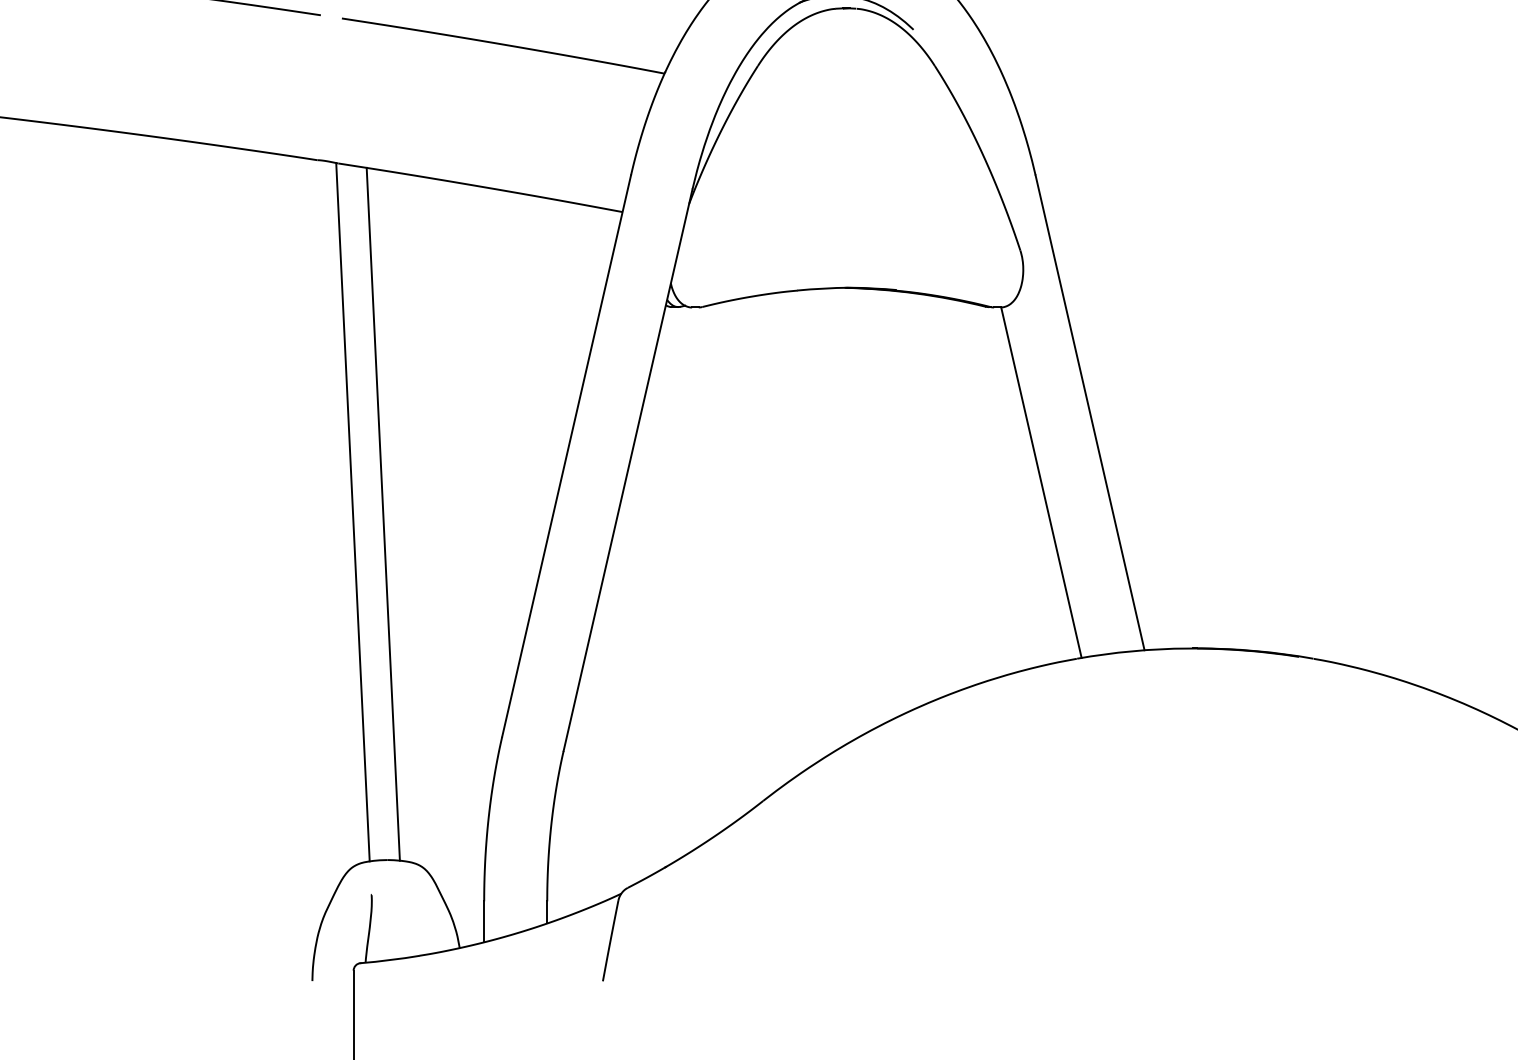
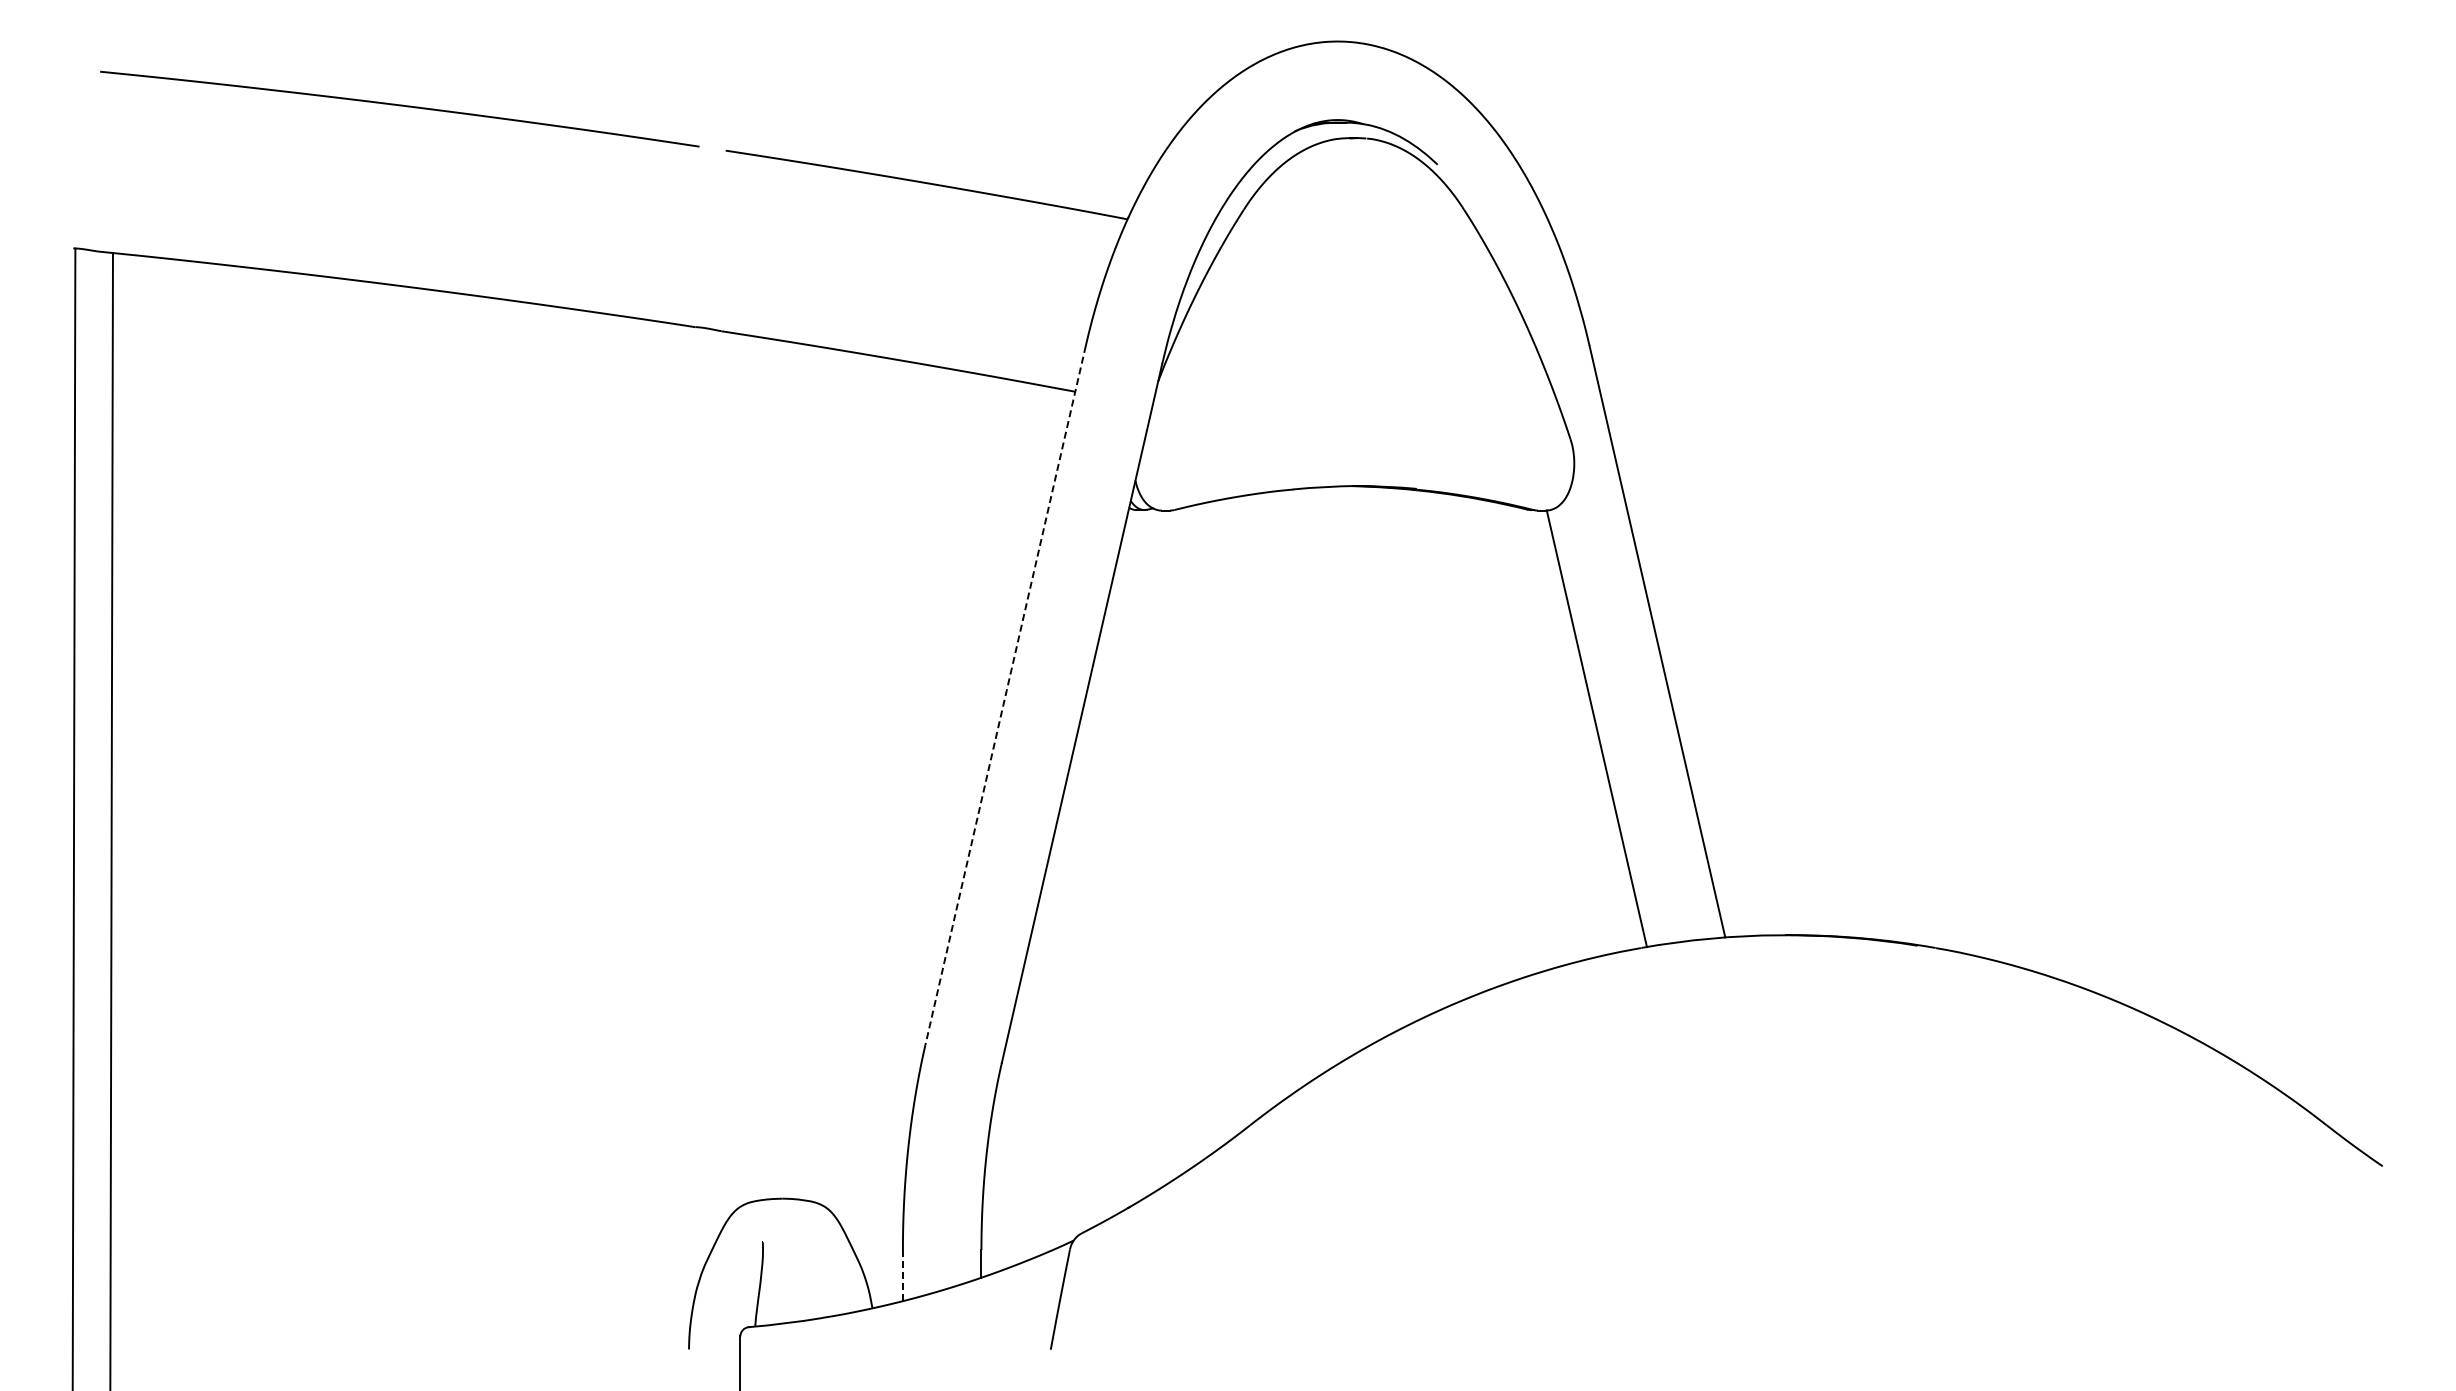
line: (566, 455) -> (1005, 695), solid -> dashed
line: (352, 512) -> (739, 765), removed
line: (382, 513) -> (776, 767), removed
line: (483, 922) -> (902, 1276), solid -> dashed

